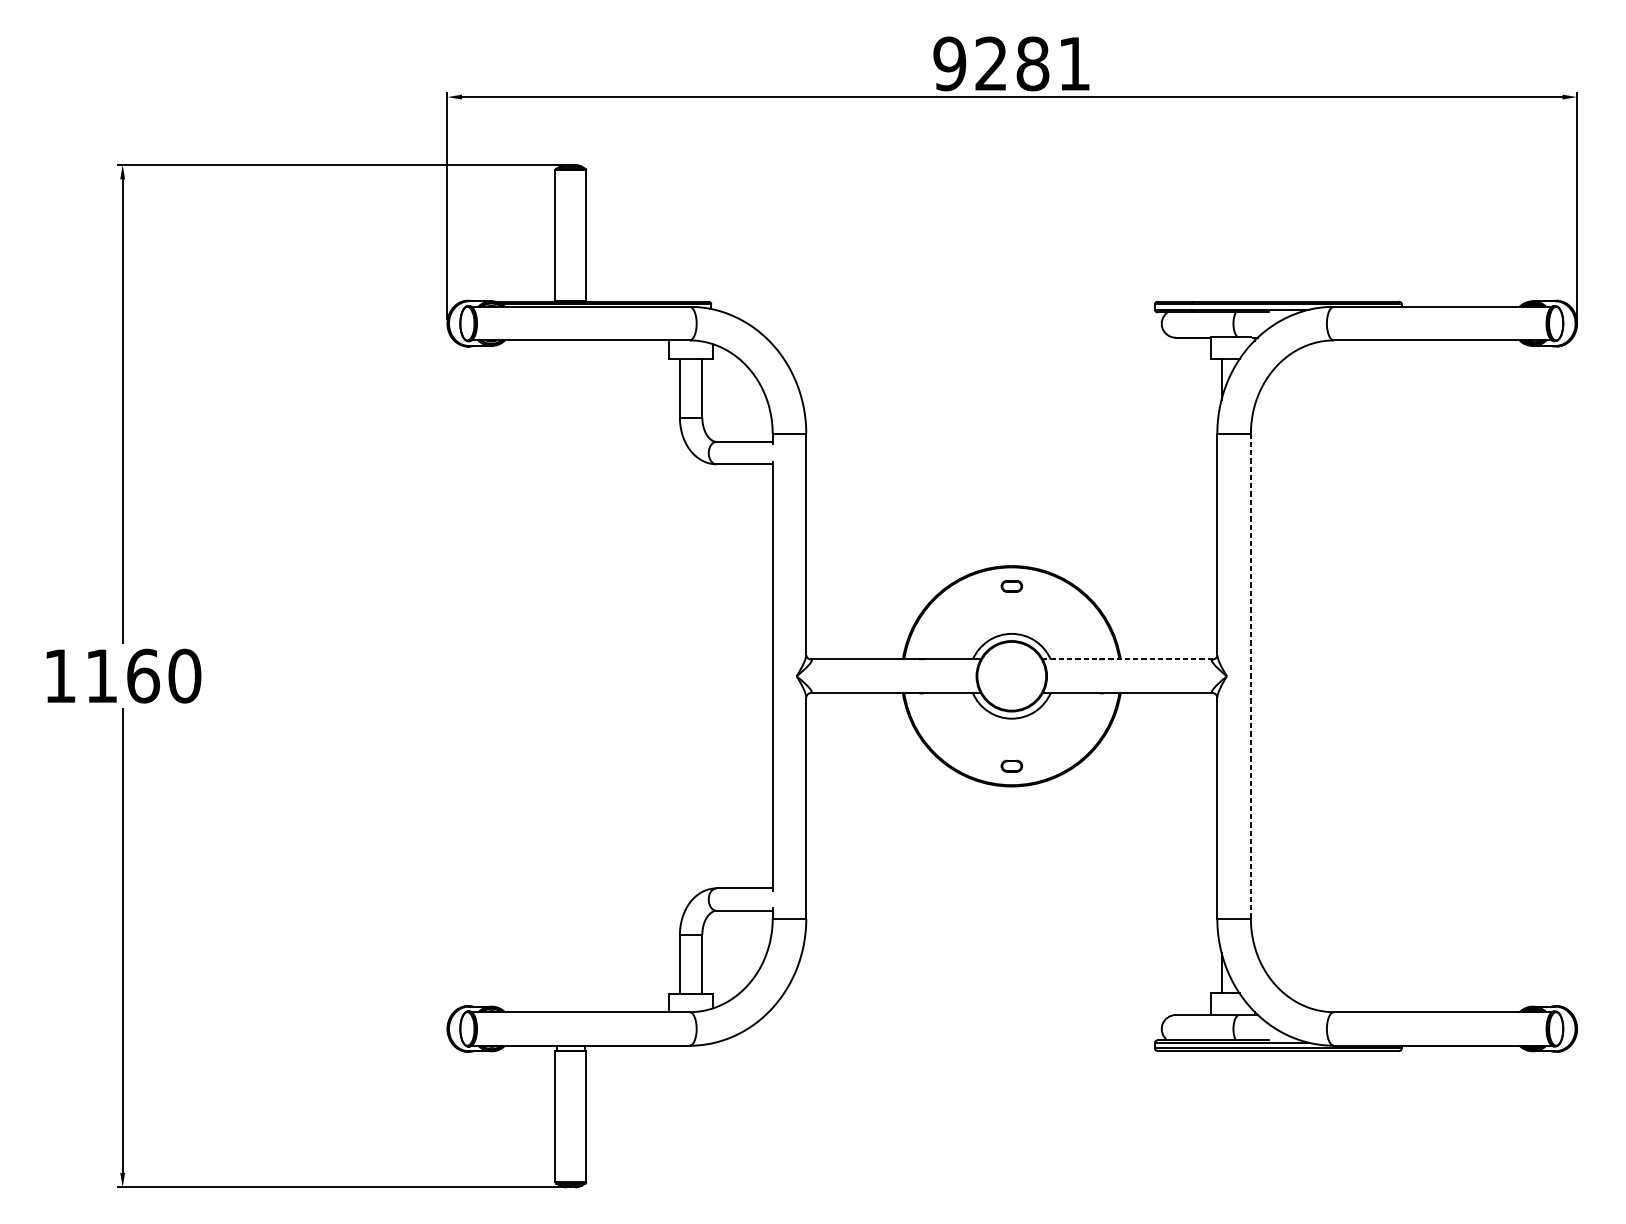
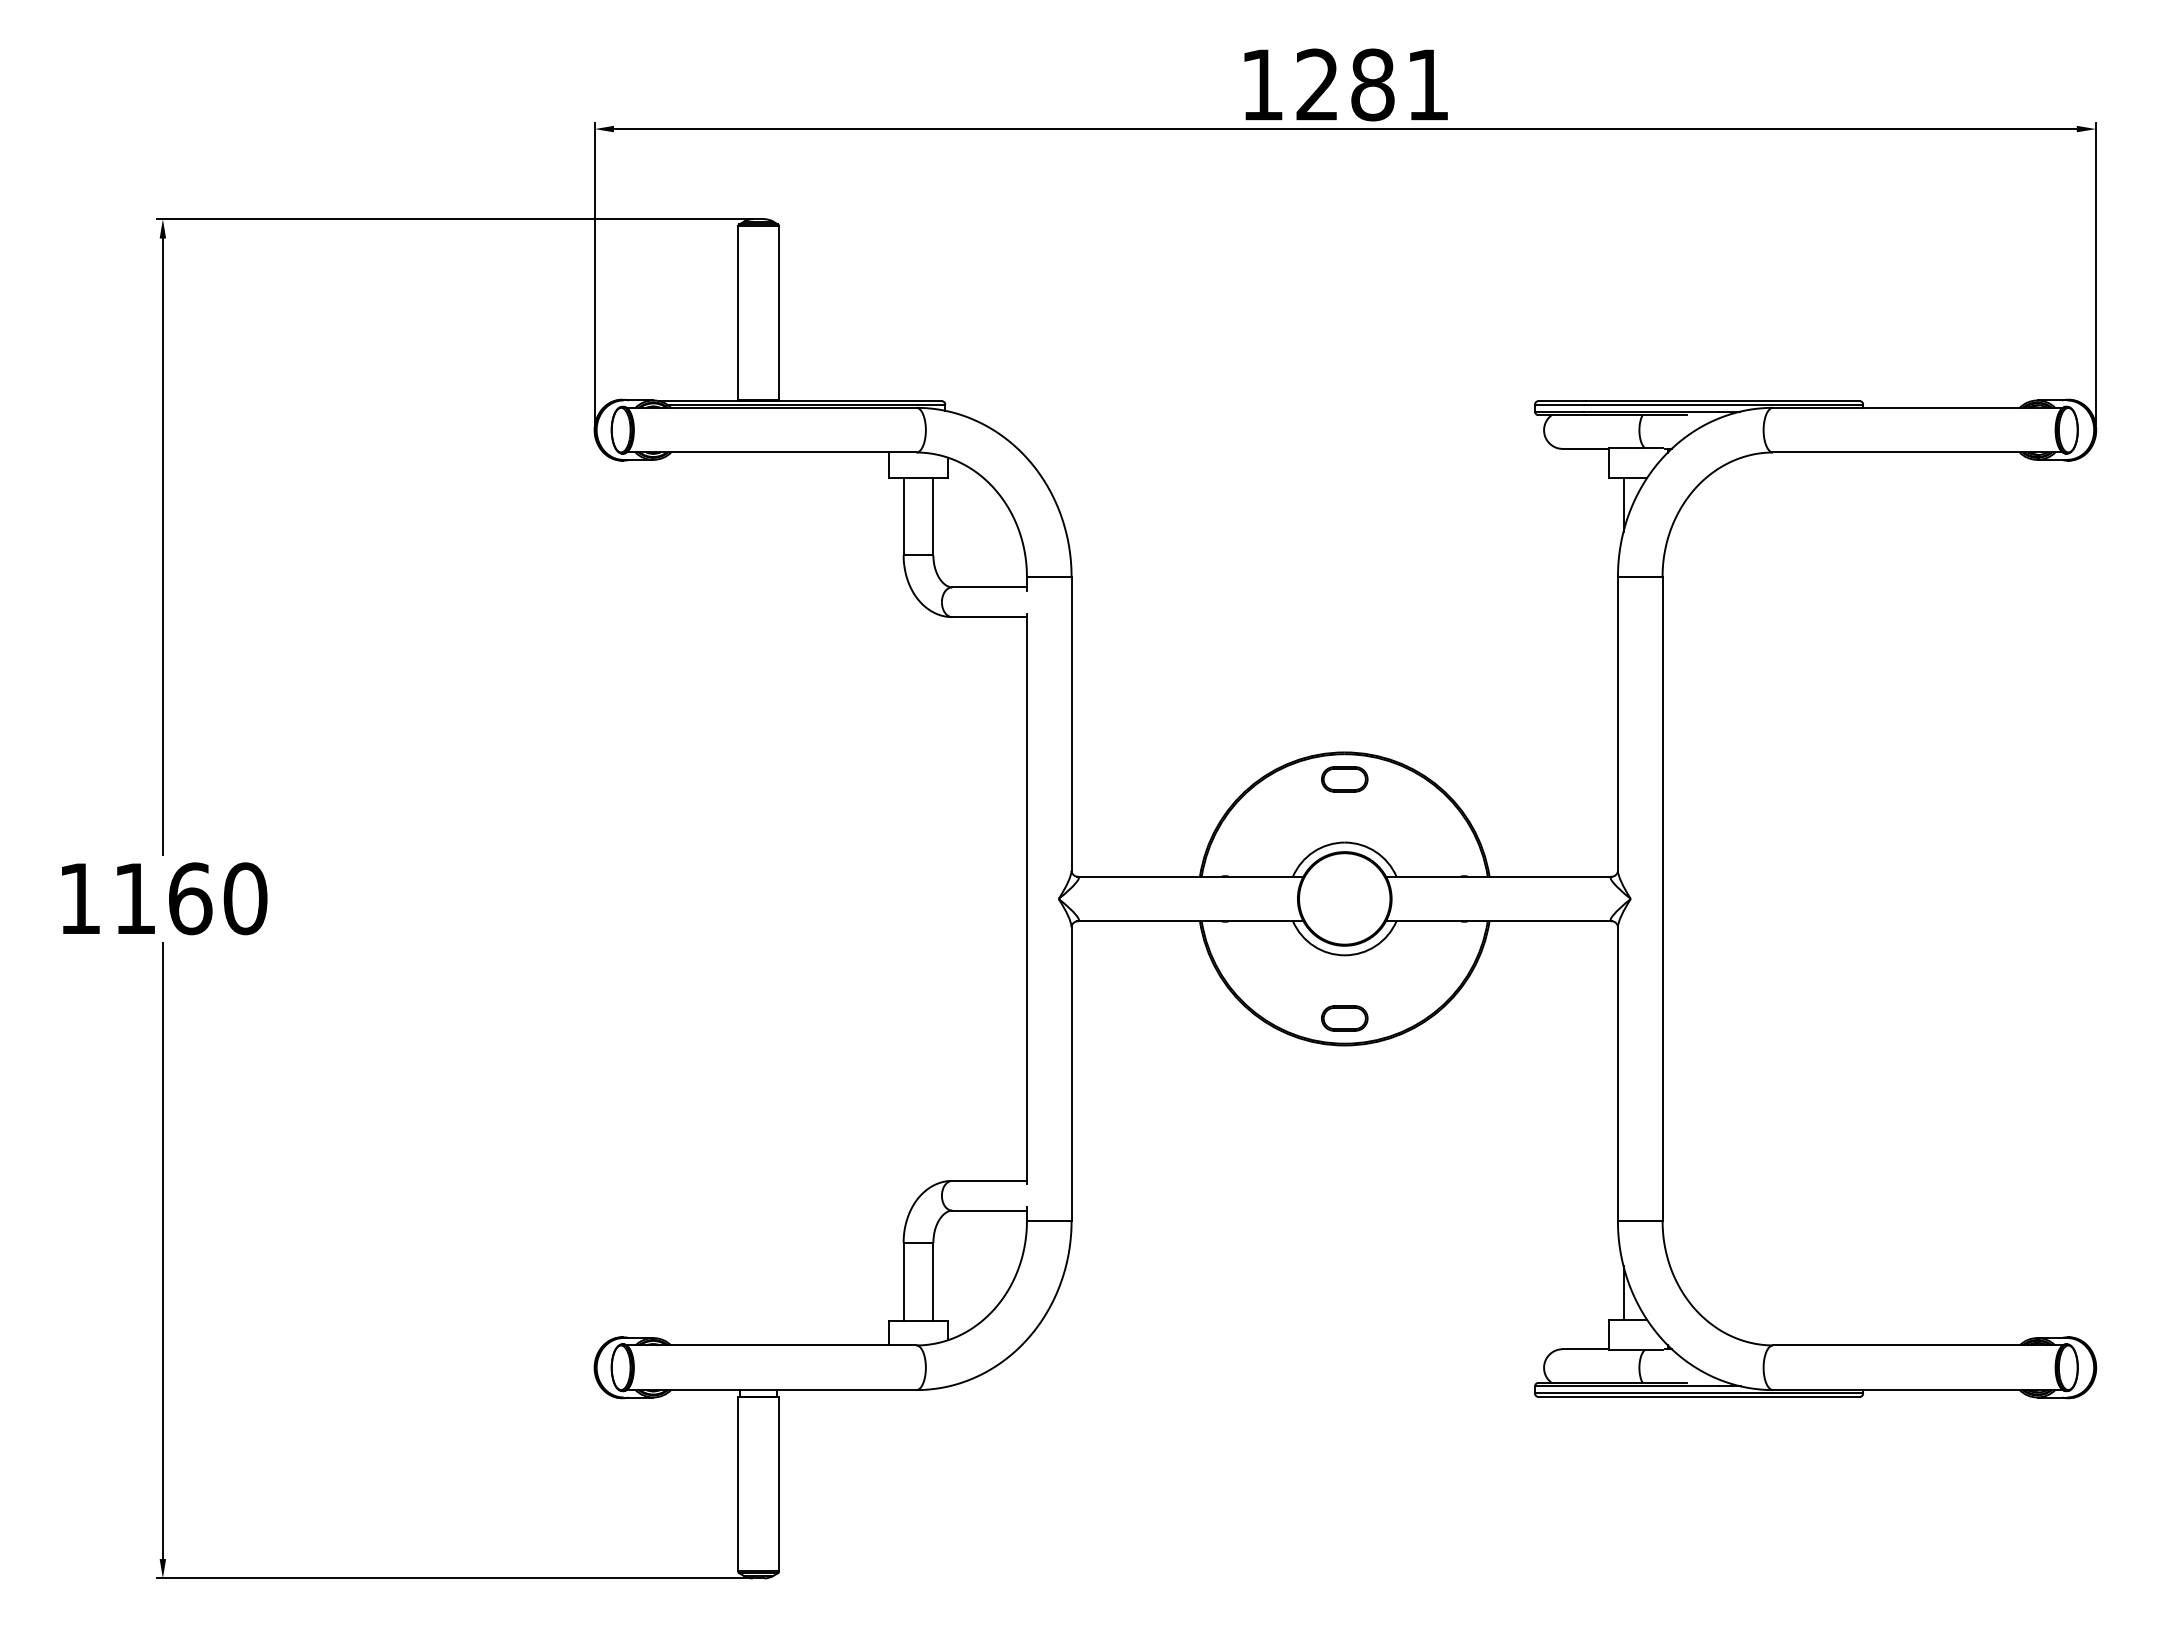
text: (949, 63) -> (1262, 84), 9281 -> 1281
part: (1011, 586) -> (1344, 779), size x1.67
line: (1127, 659) -> (1498, 876), dashed -> solid
line: (1250, 675) -> (1662, 898), dashed -> solid
part: (1011, 766) -> (1344, 1018), size x1.67

